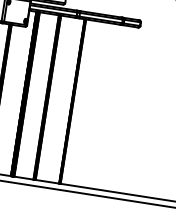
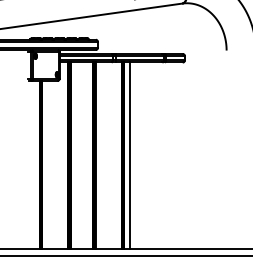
line: (79, 102) -> (130, 155), added

